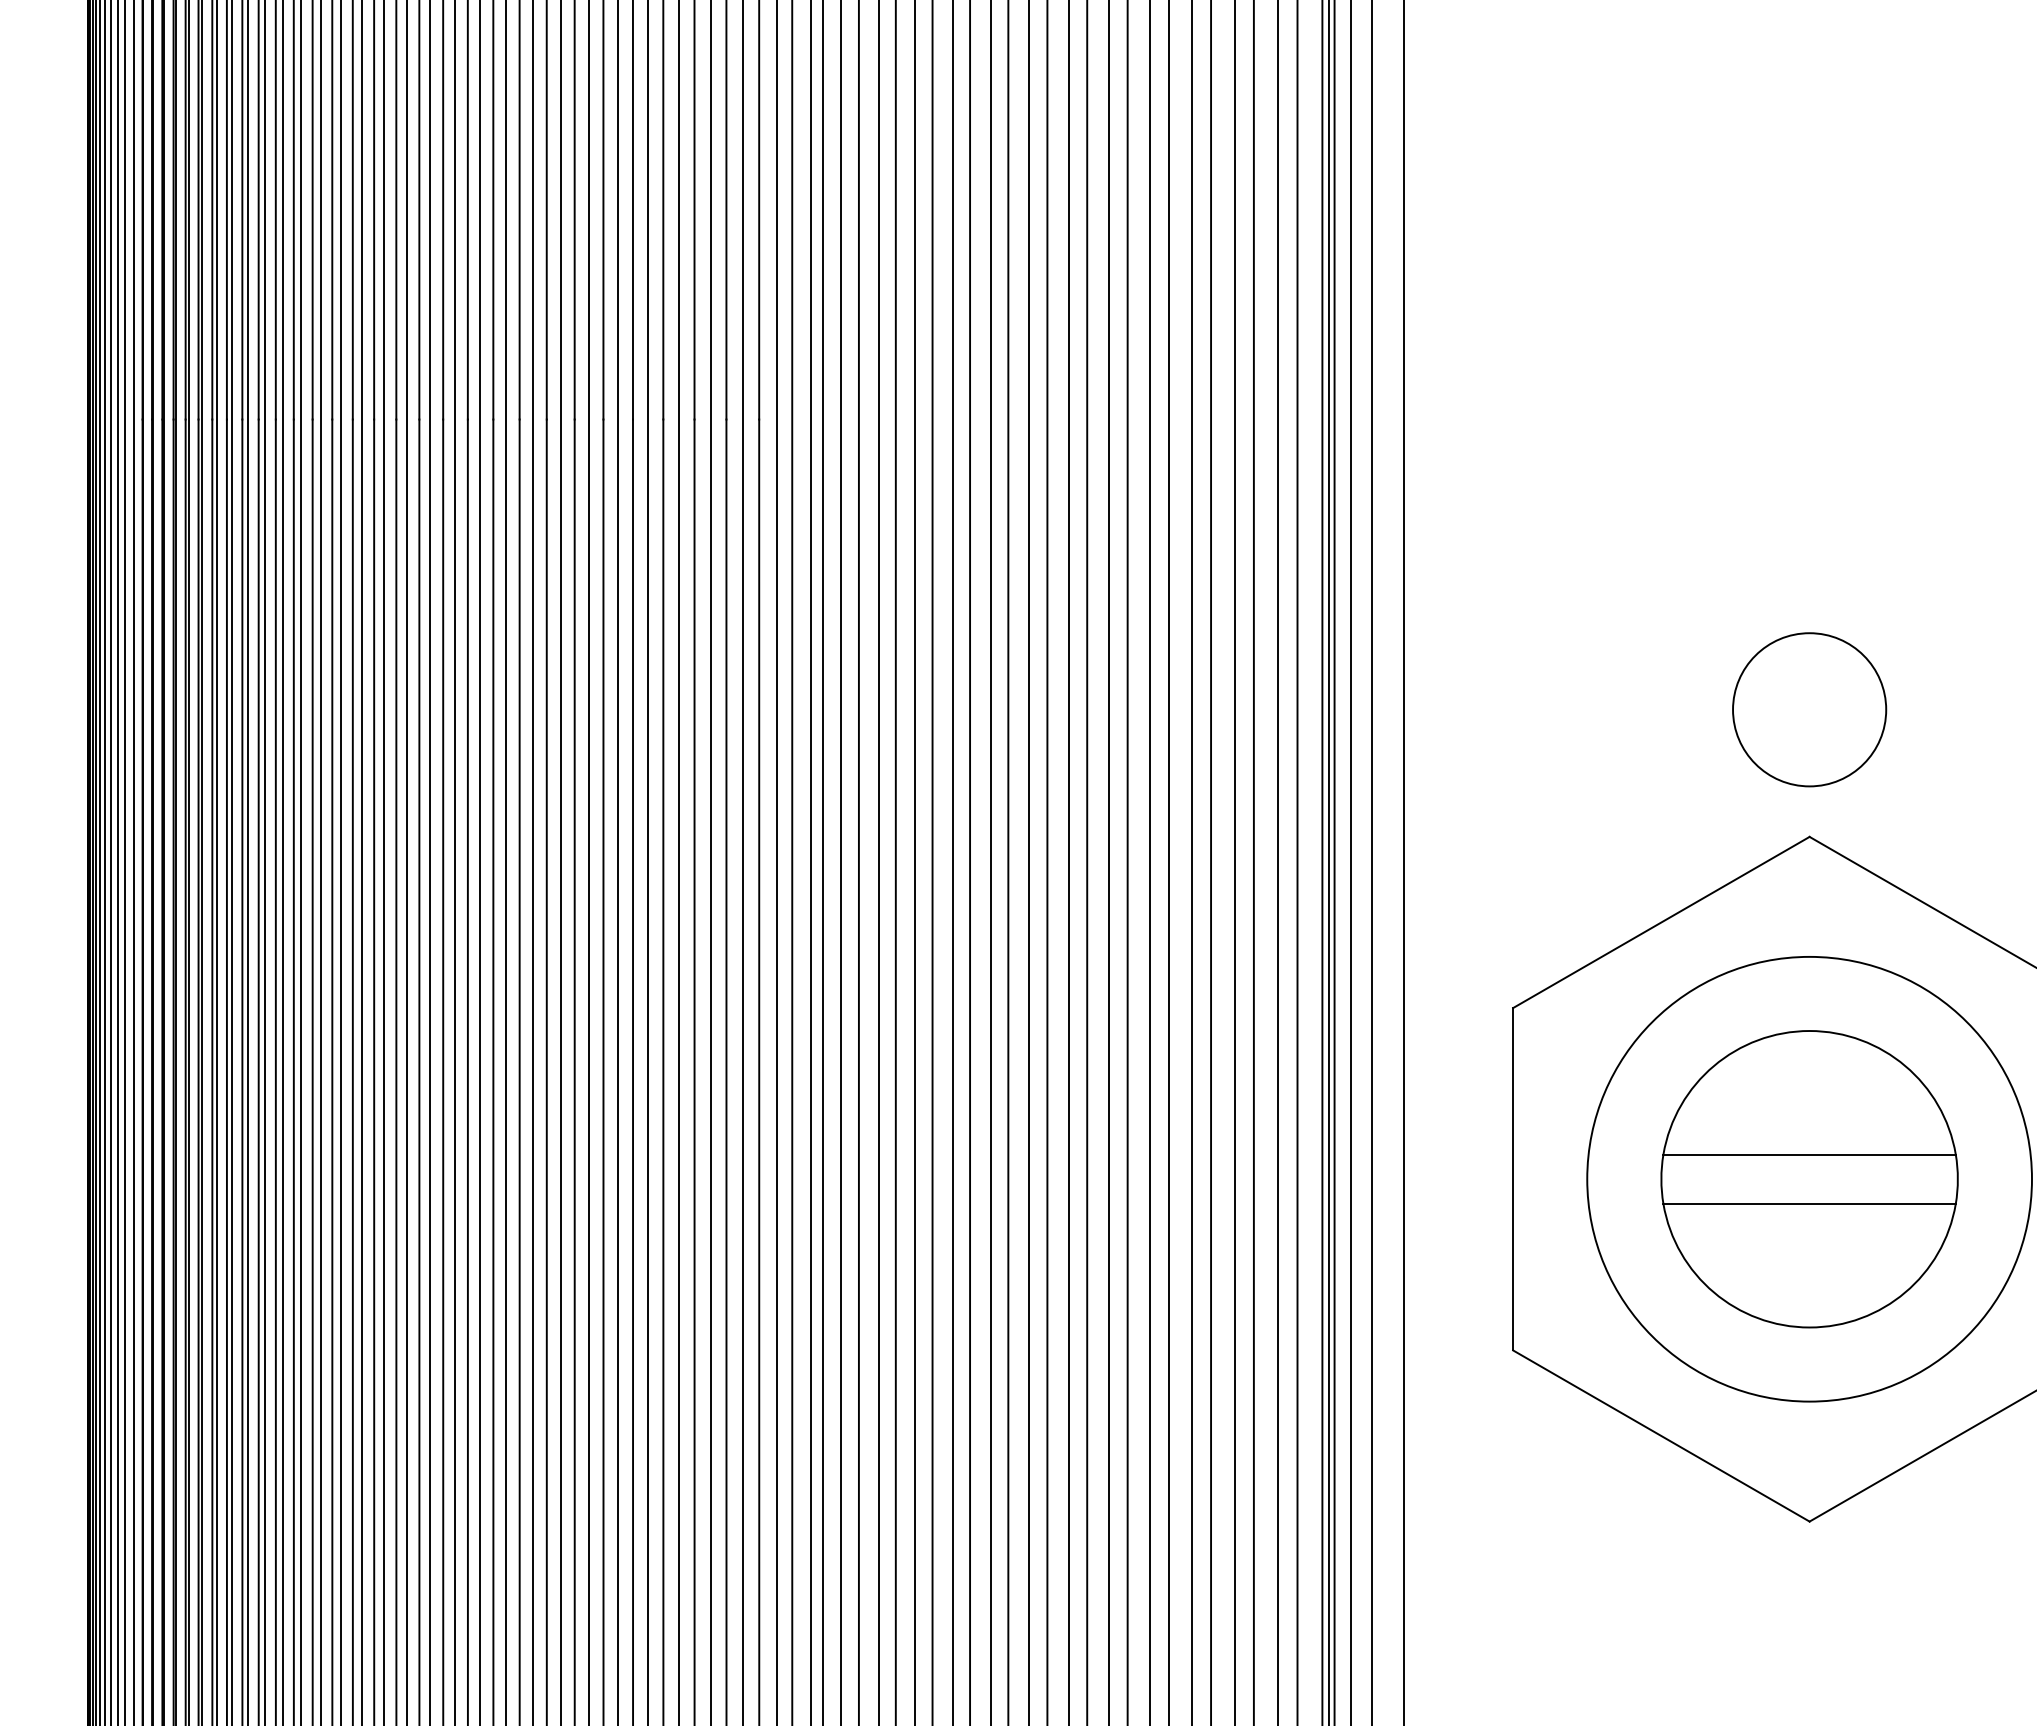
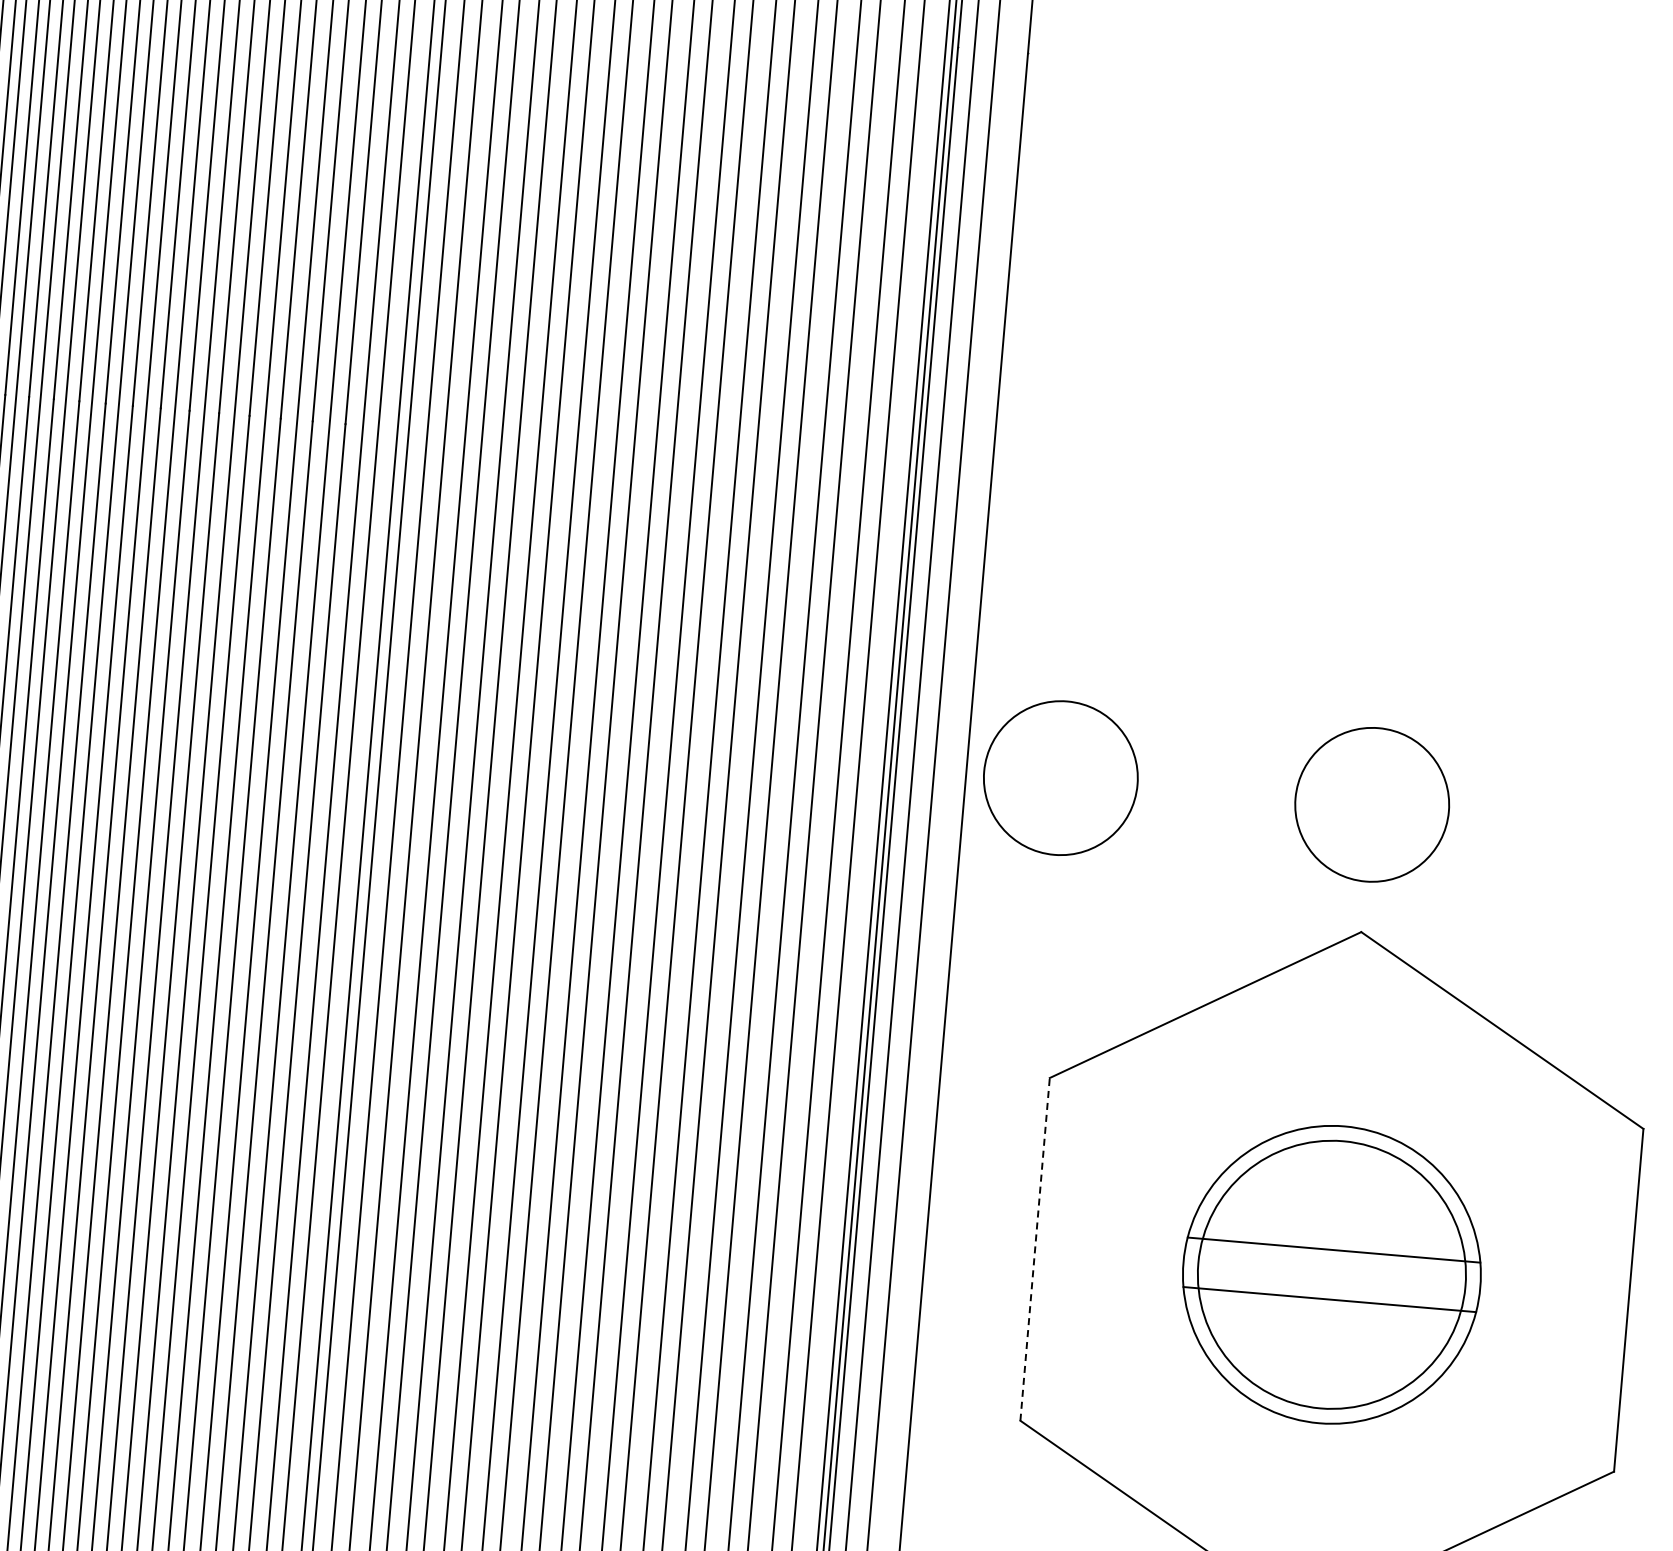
circle: (1498, 709) -> (1060, 777), added
line: (1513, 1178) -> (1035, 1248), solid -> dashed
circle: (1809, 1178) -> (1331, 1274), size x0.6

